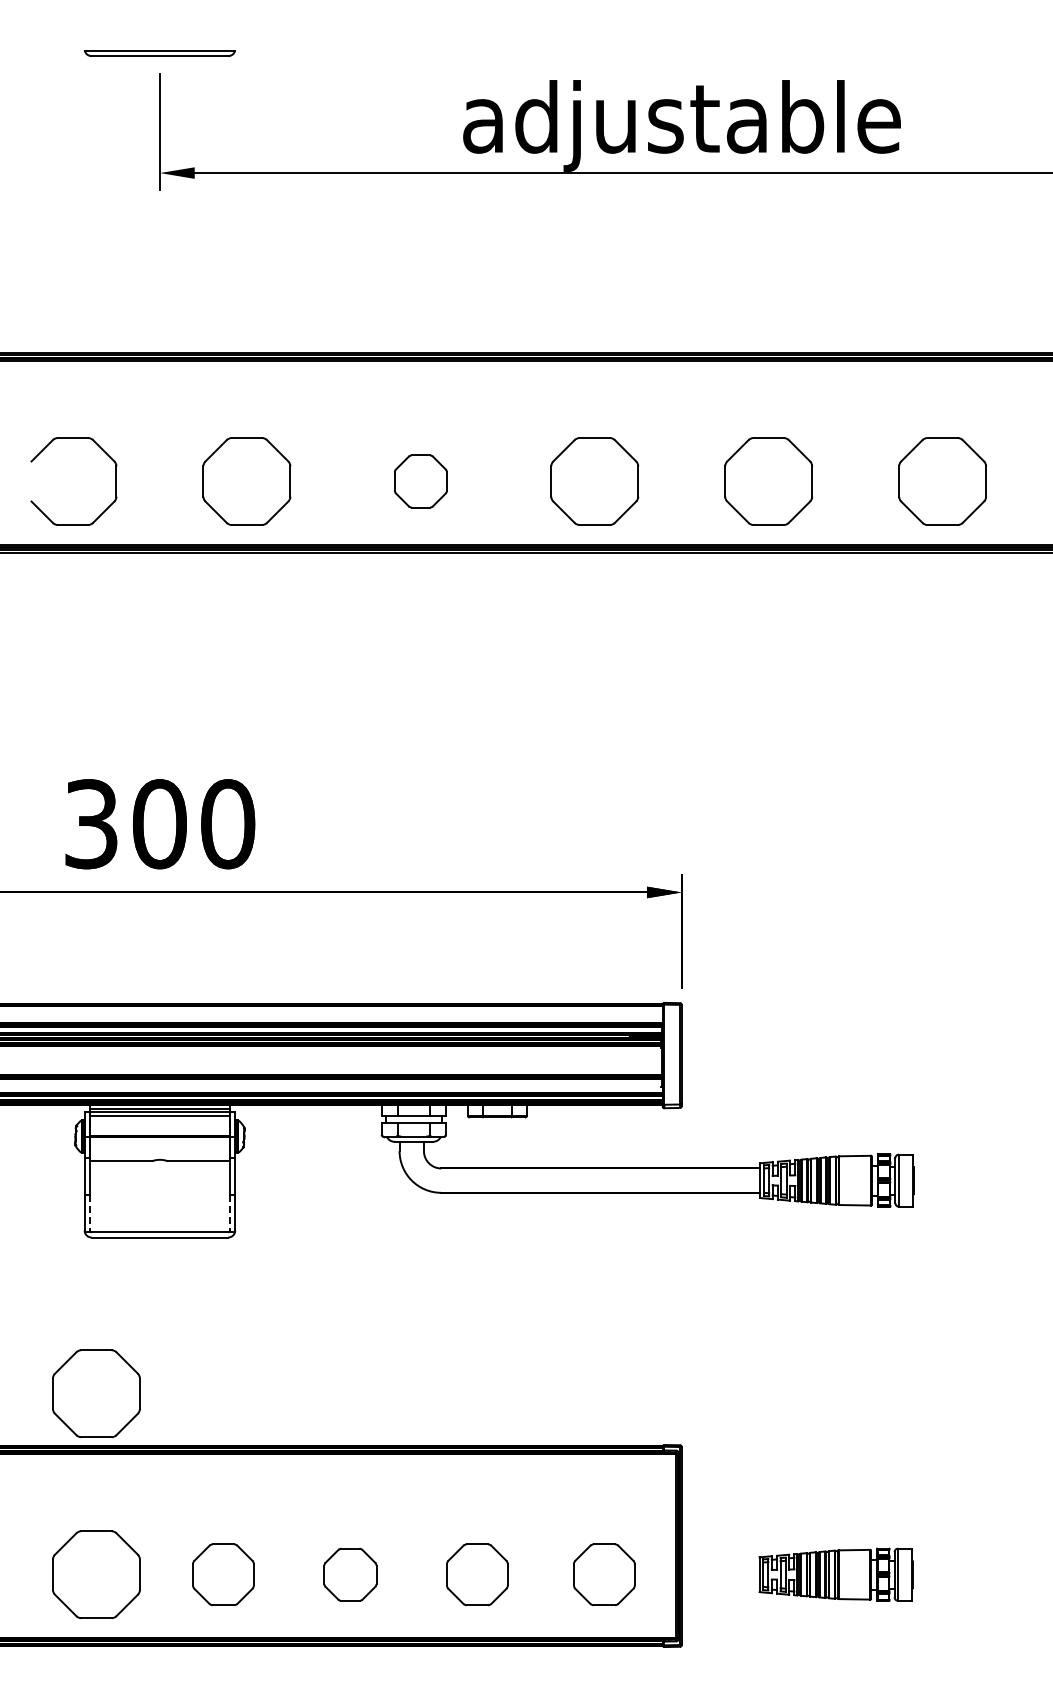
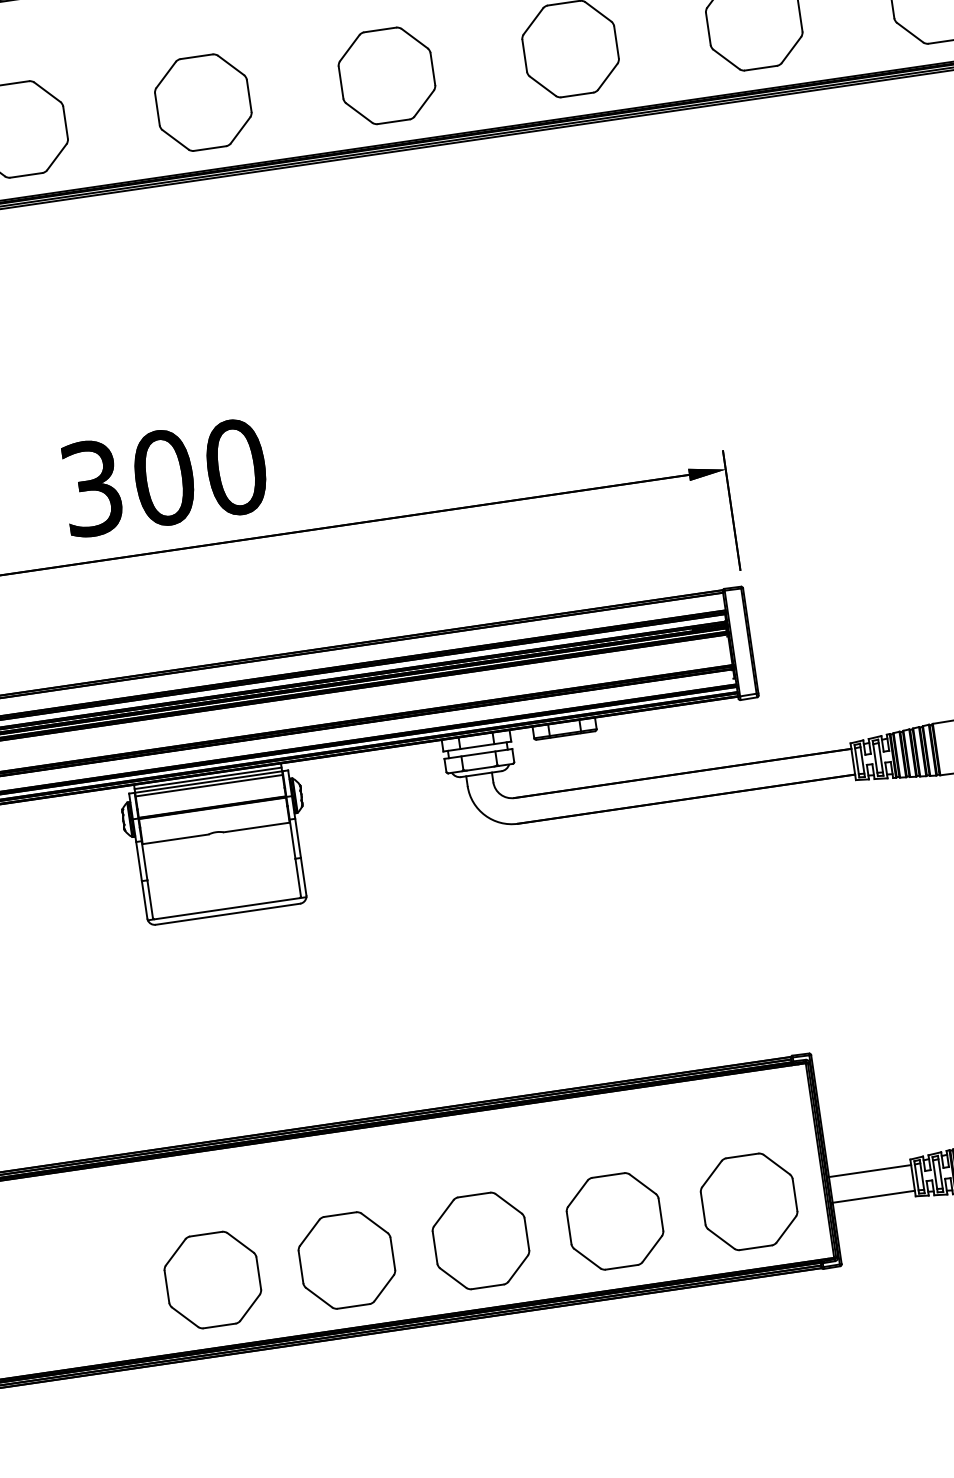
part: (420, 481) -> (386, 75), size x1.67
line: (89, 1212) -> (149, 898), dashed -> solid
line: (230, 1212) -> (298, 876), dashed -> solid
part: (96, 1393) -> (184, 1088), removed
line: (719, 1562) -> (868, 1171), added
part: (223, 1574) -> (346, 1260), size x1.43
part: (350, 1574) -> (481, 1240), size x1.67
part: (477, 1574) -> (615, 1221), size x1.43
part: (604, 1574) -> (749, 1201), size x1.43
line: (719, 1586) -> (872, 1196), added

